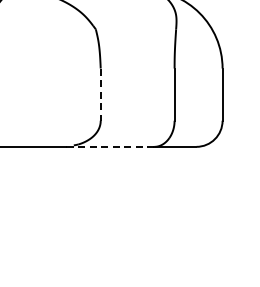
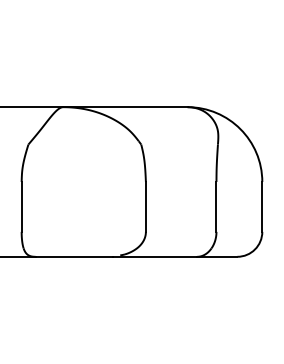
line: (100, 94) -> (145, 206), dashed -> solid
line: (109, 146) -> (154, 256), dashed -> solid

